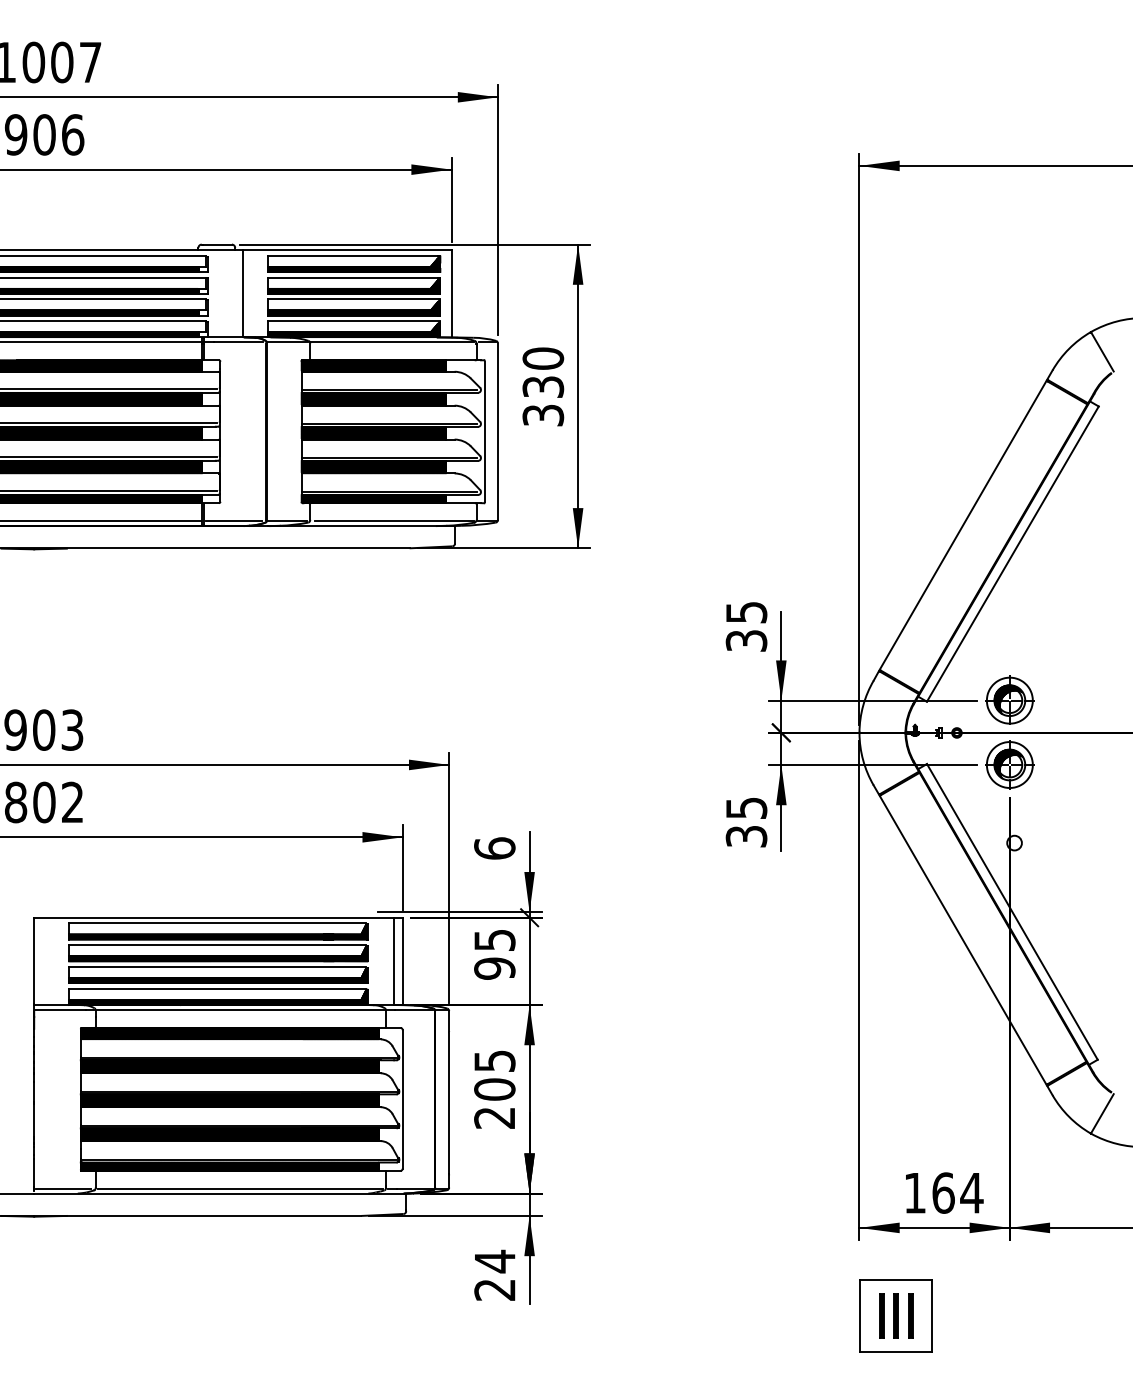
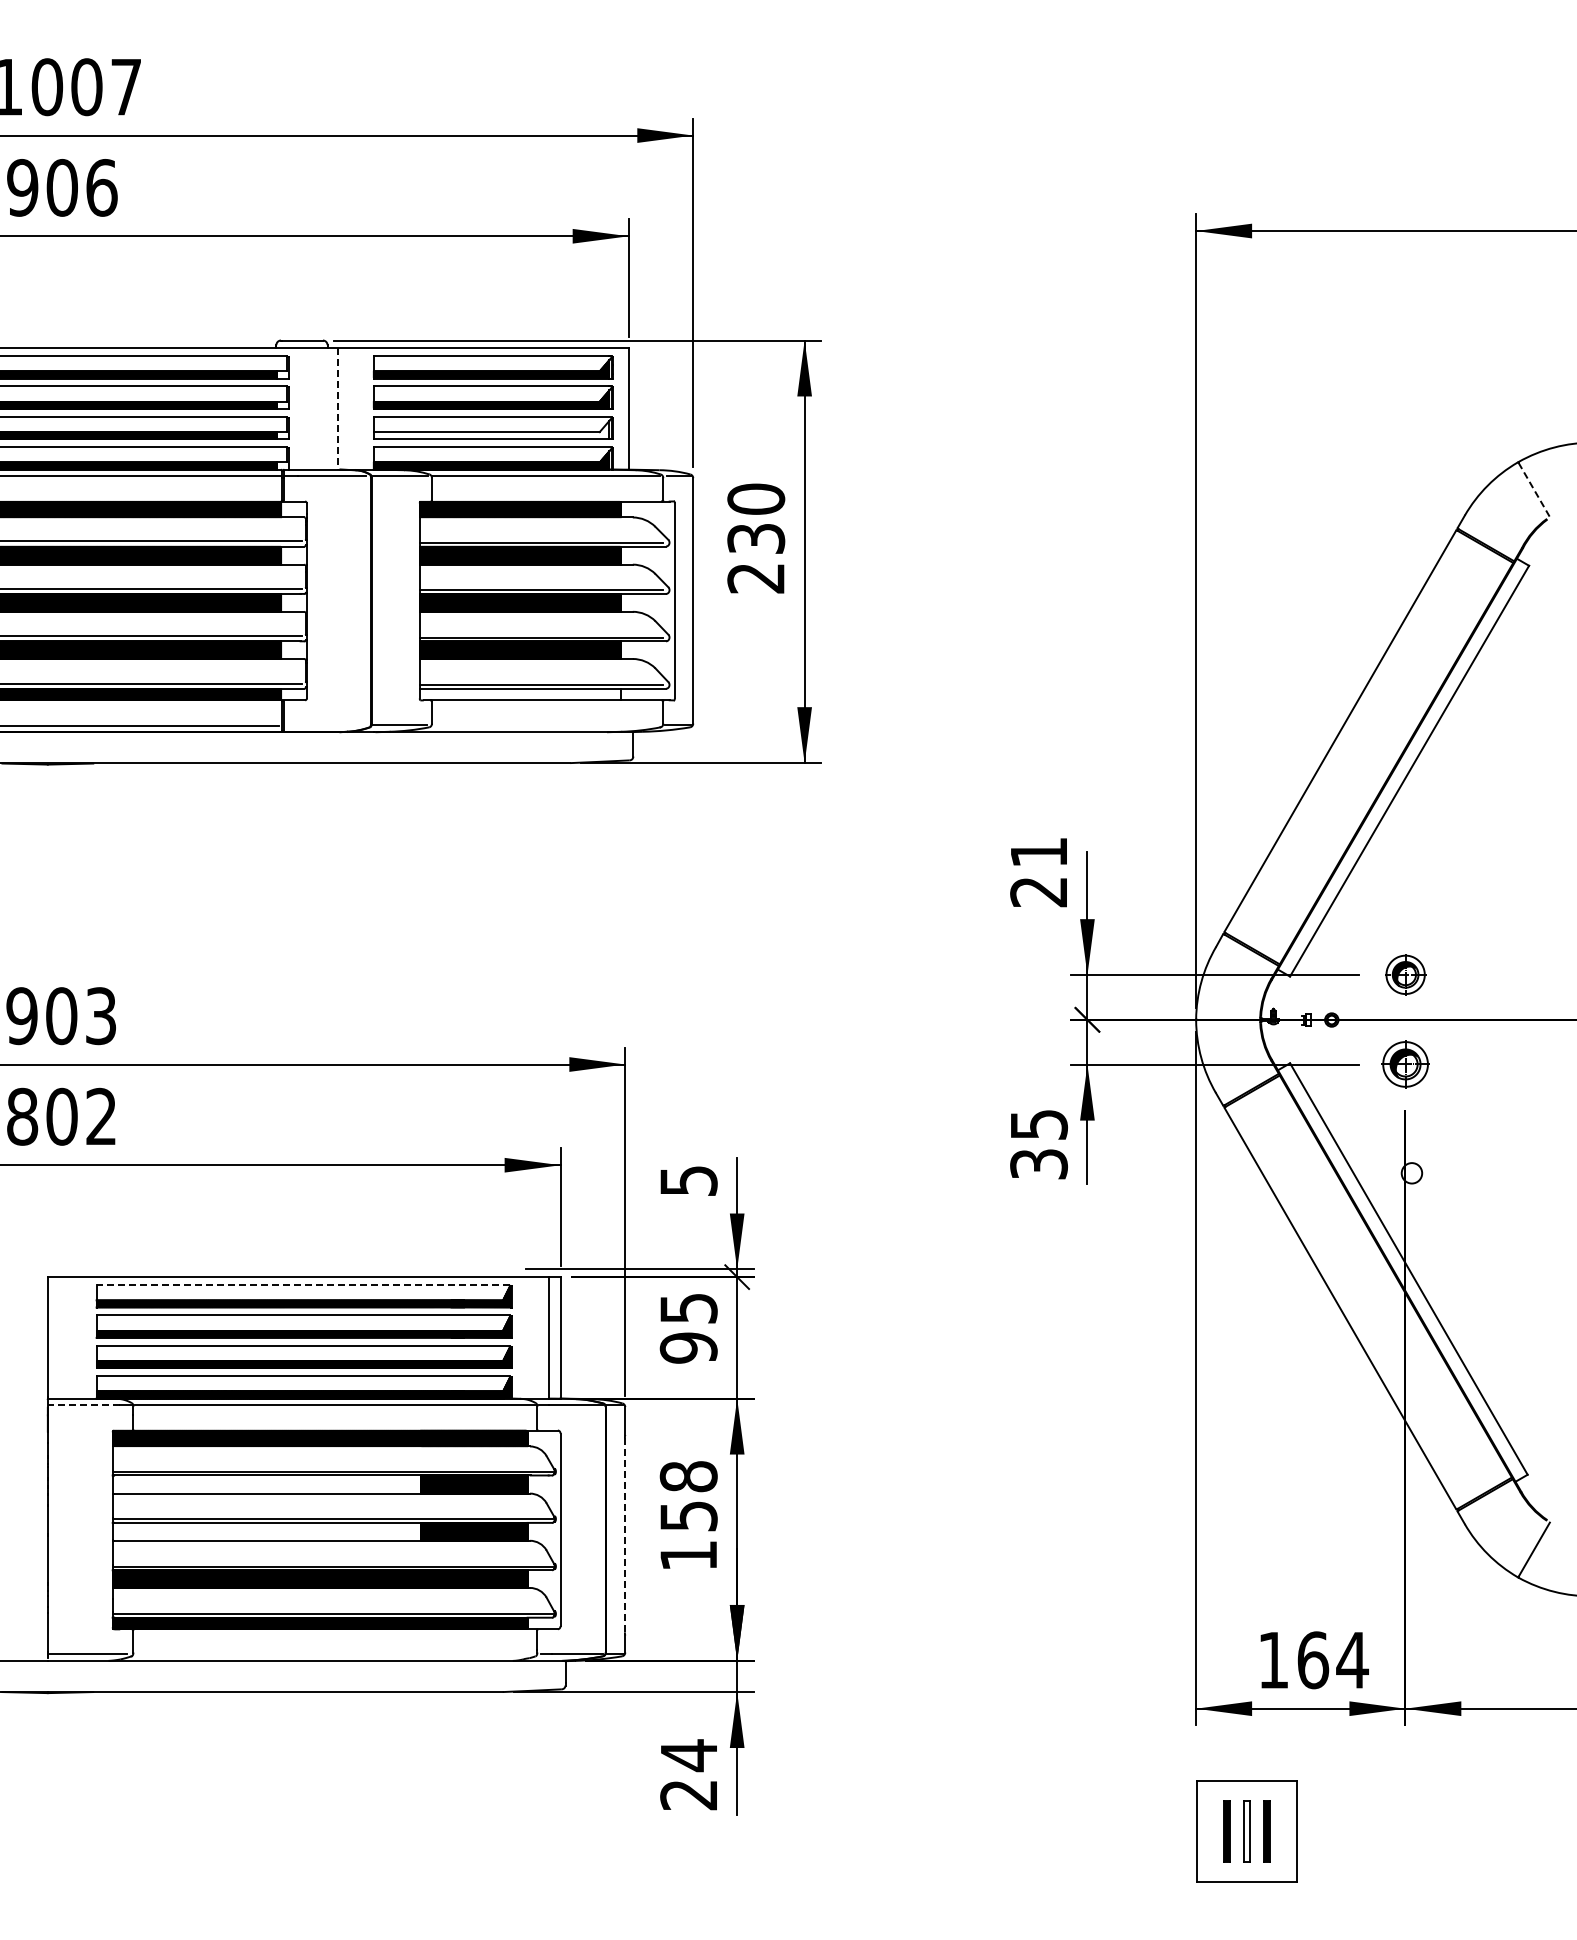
line: (242, 293) -> (337, 408), solid -> dashed
hatch: (353, 308) -> (491, 429), removed
line: (1102, 352) -> (1534, 490), solid -> dashed
text: (543, 415) -> (756, 578), 330 -> 230
hatch: (373, 498) -> (519, 694), removed
line: (233, 521) -> (325, 725), removed
line: (394, 521) -> (548, 725), removed
text: (746, 626) -> (1039, 872), 35 -> 21
part: (1009, 700) -> (1405, 974), size x0.6
part: (1009, 764) -> (1405, 1063), size x0.7
text: (494, 848) -> (688, 1180), 6 -> 5
line: (217, 923) -> (303, 1284), solid -> dashed
line: (59, 1009) -> (83, 1405), solid -> dashed
hatch: (191, 1066) -> (266, 1484), removed
text: (494, 1089) -> (688, 1515), 205 -> 158
hatch: (191, 1100) -> (266, 1531), removed
line: (448, 1103) -> (624, 1535), solid -> dashed
line: (240, 1188) -> (335, 1654), removed
fill: (896, 1316) -> (1247, 1831), removed

